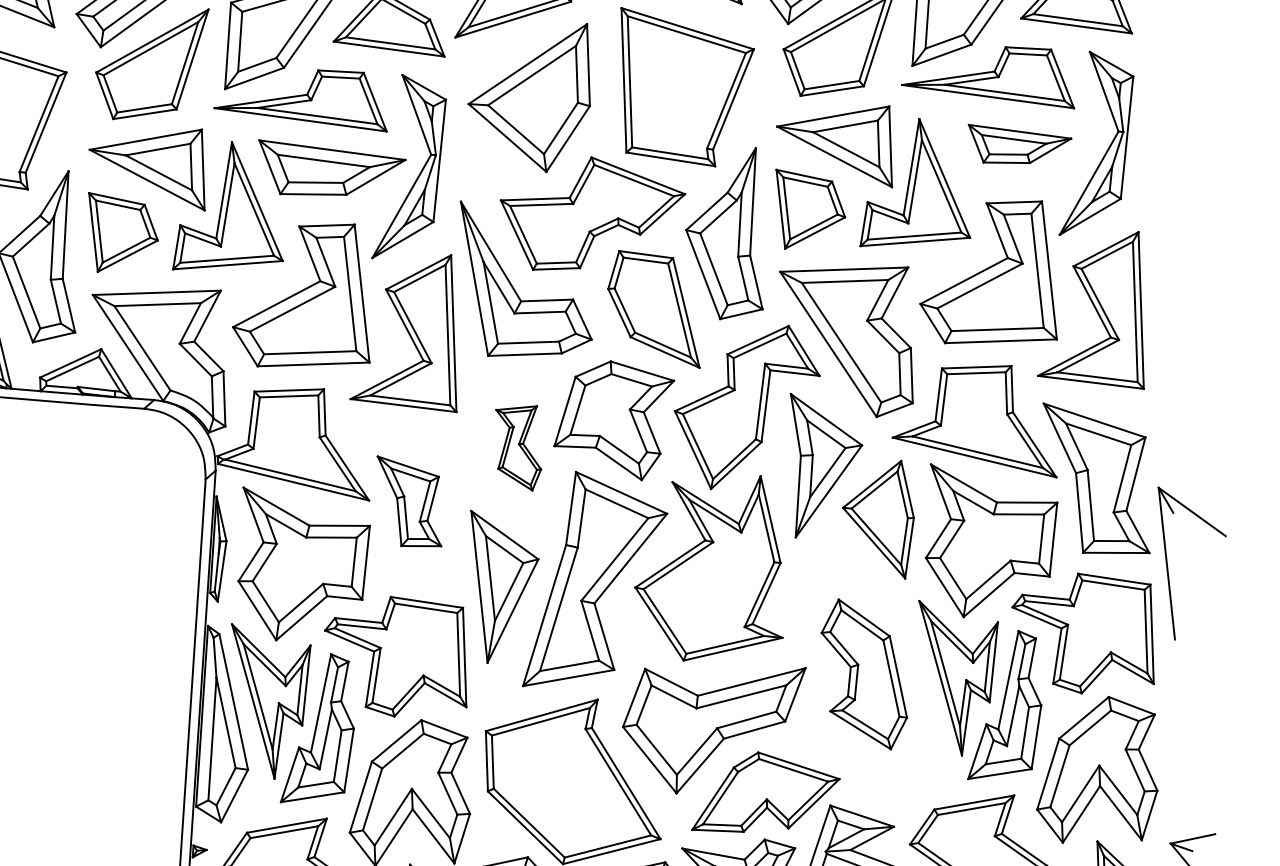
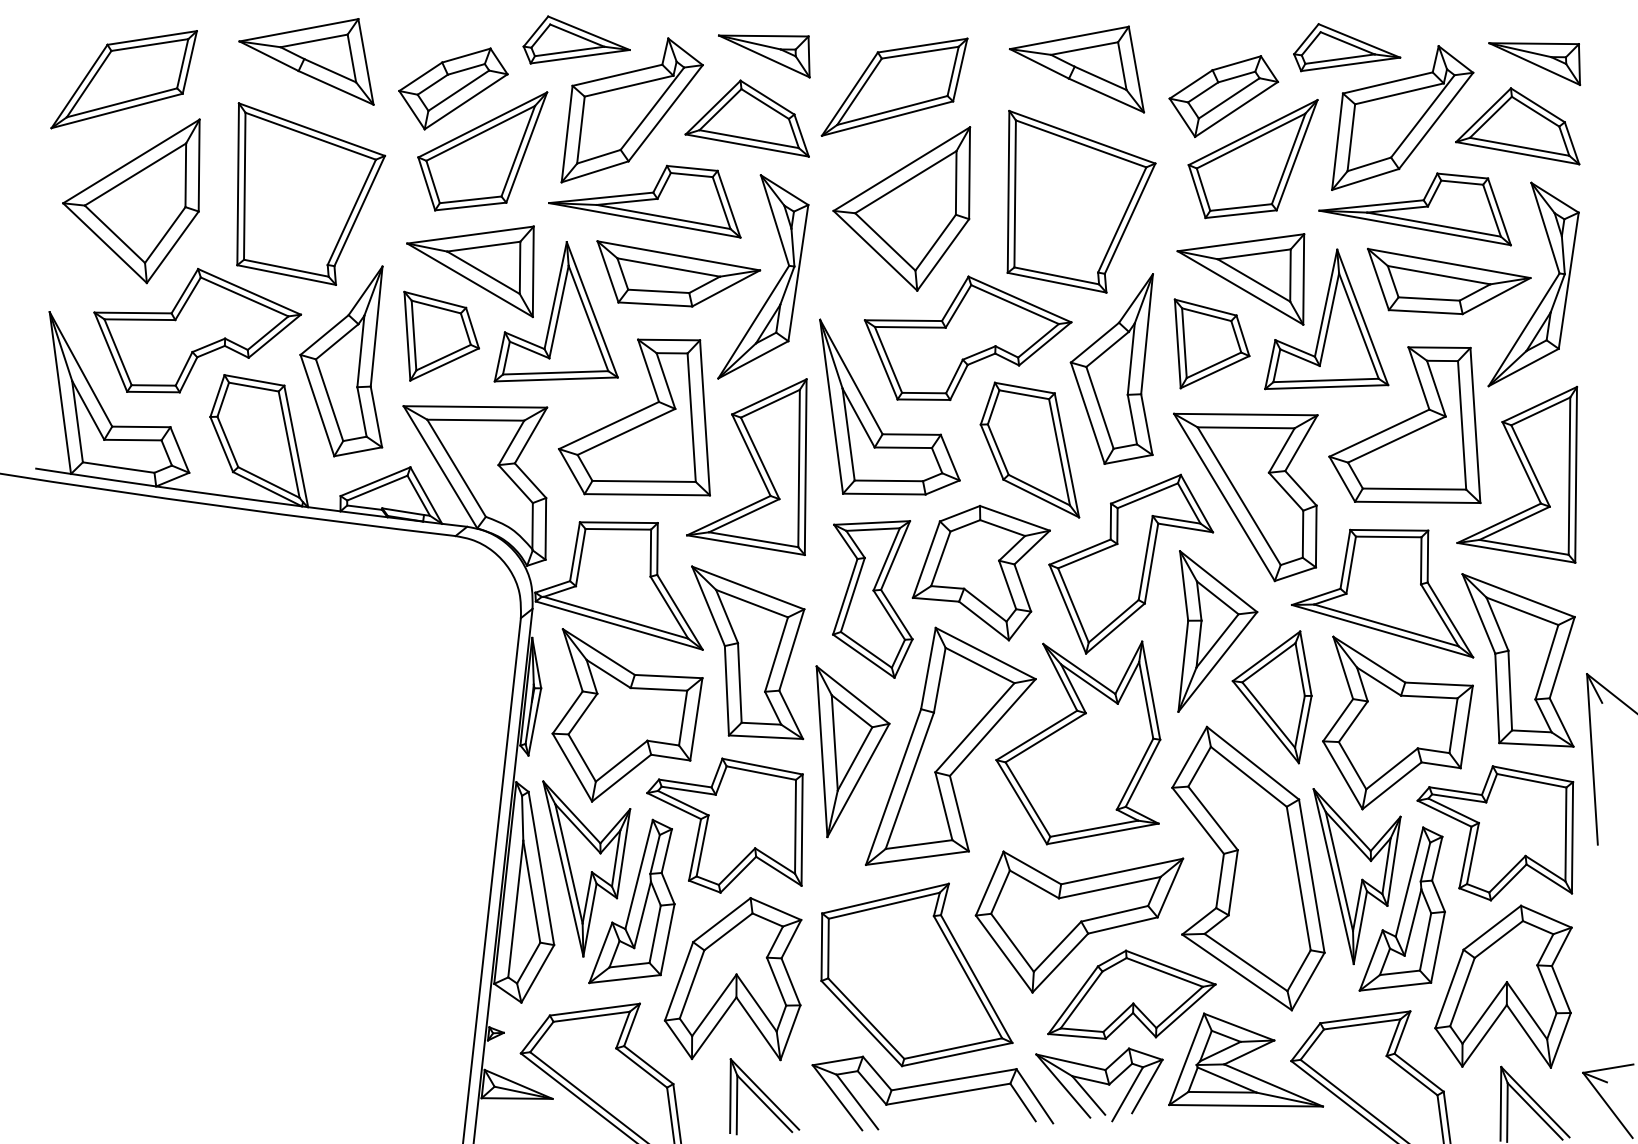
part: (1020, 143) -> (1449, 281), size x1.43
part: (518, 449) -> (872, 599), size x1.67
part: (409, 501) -> (748, 652), size x1.67
part: (864, 674) -> (1248, 868), size x1.67

